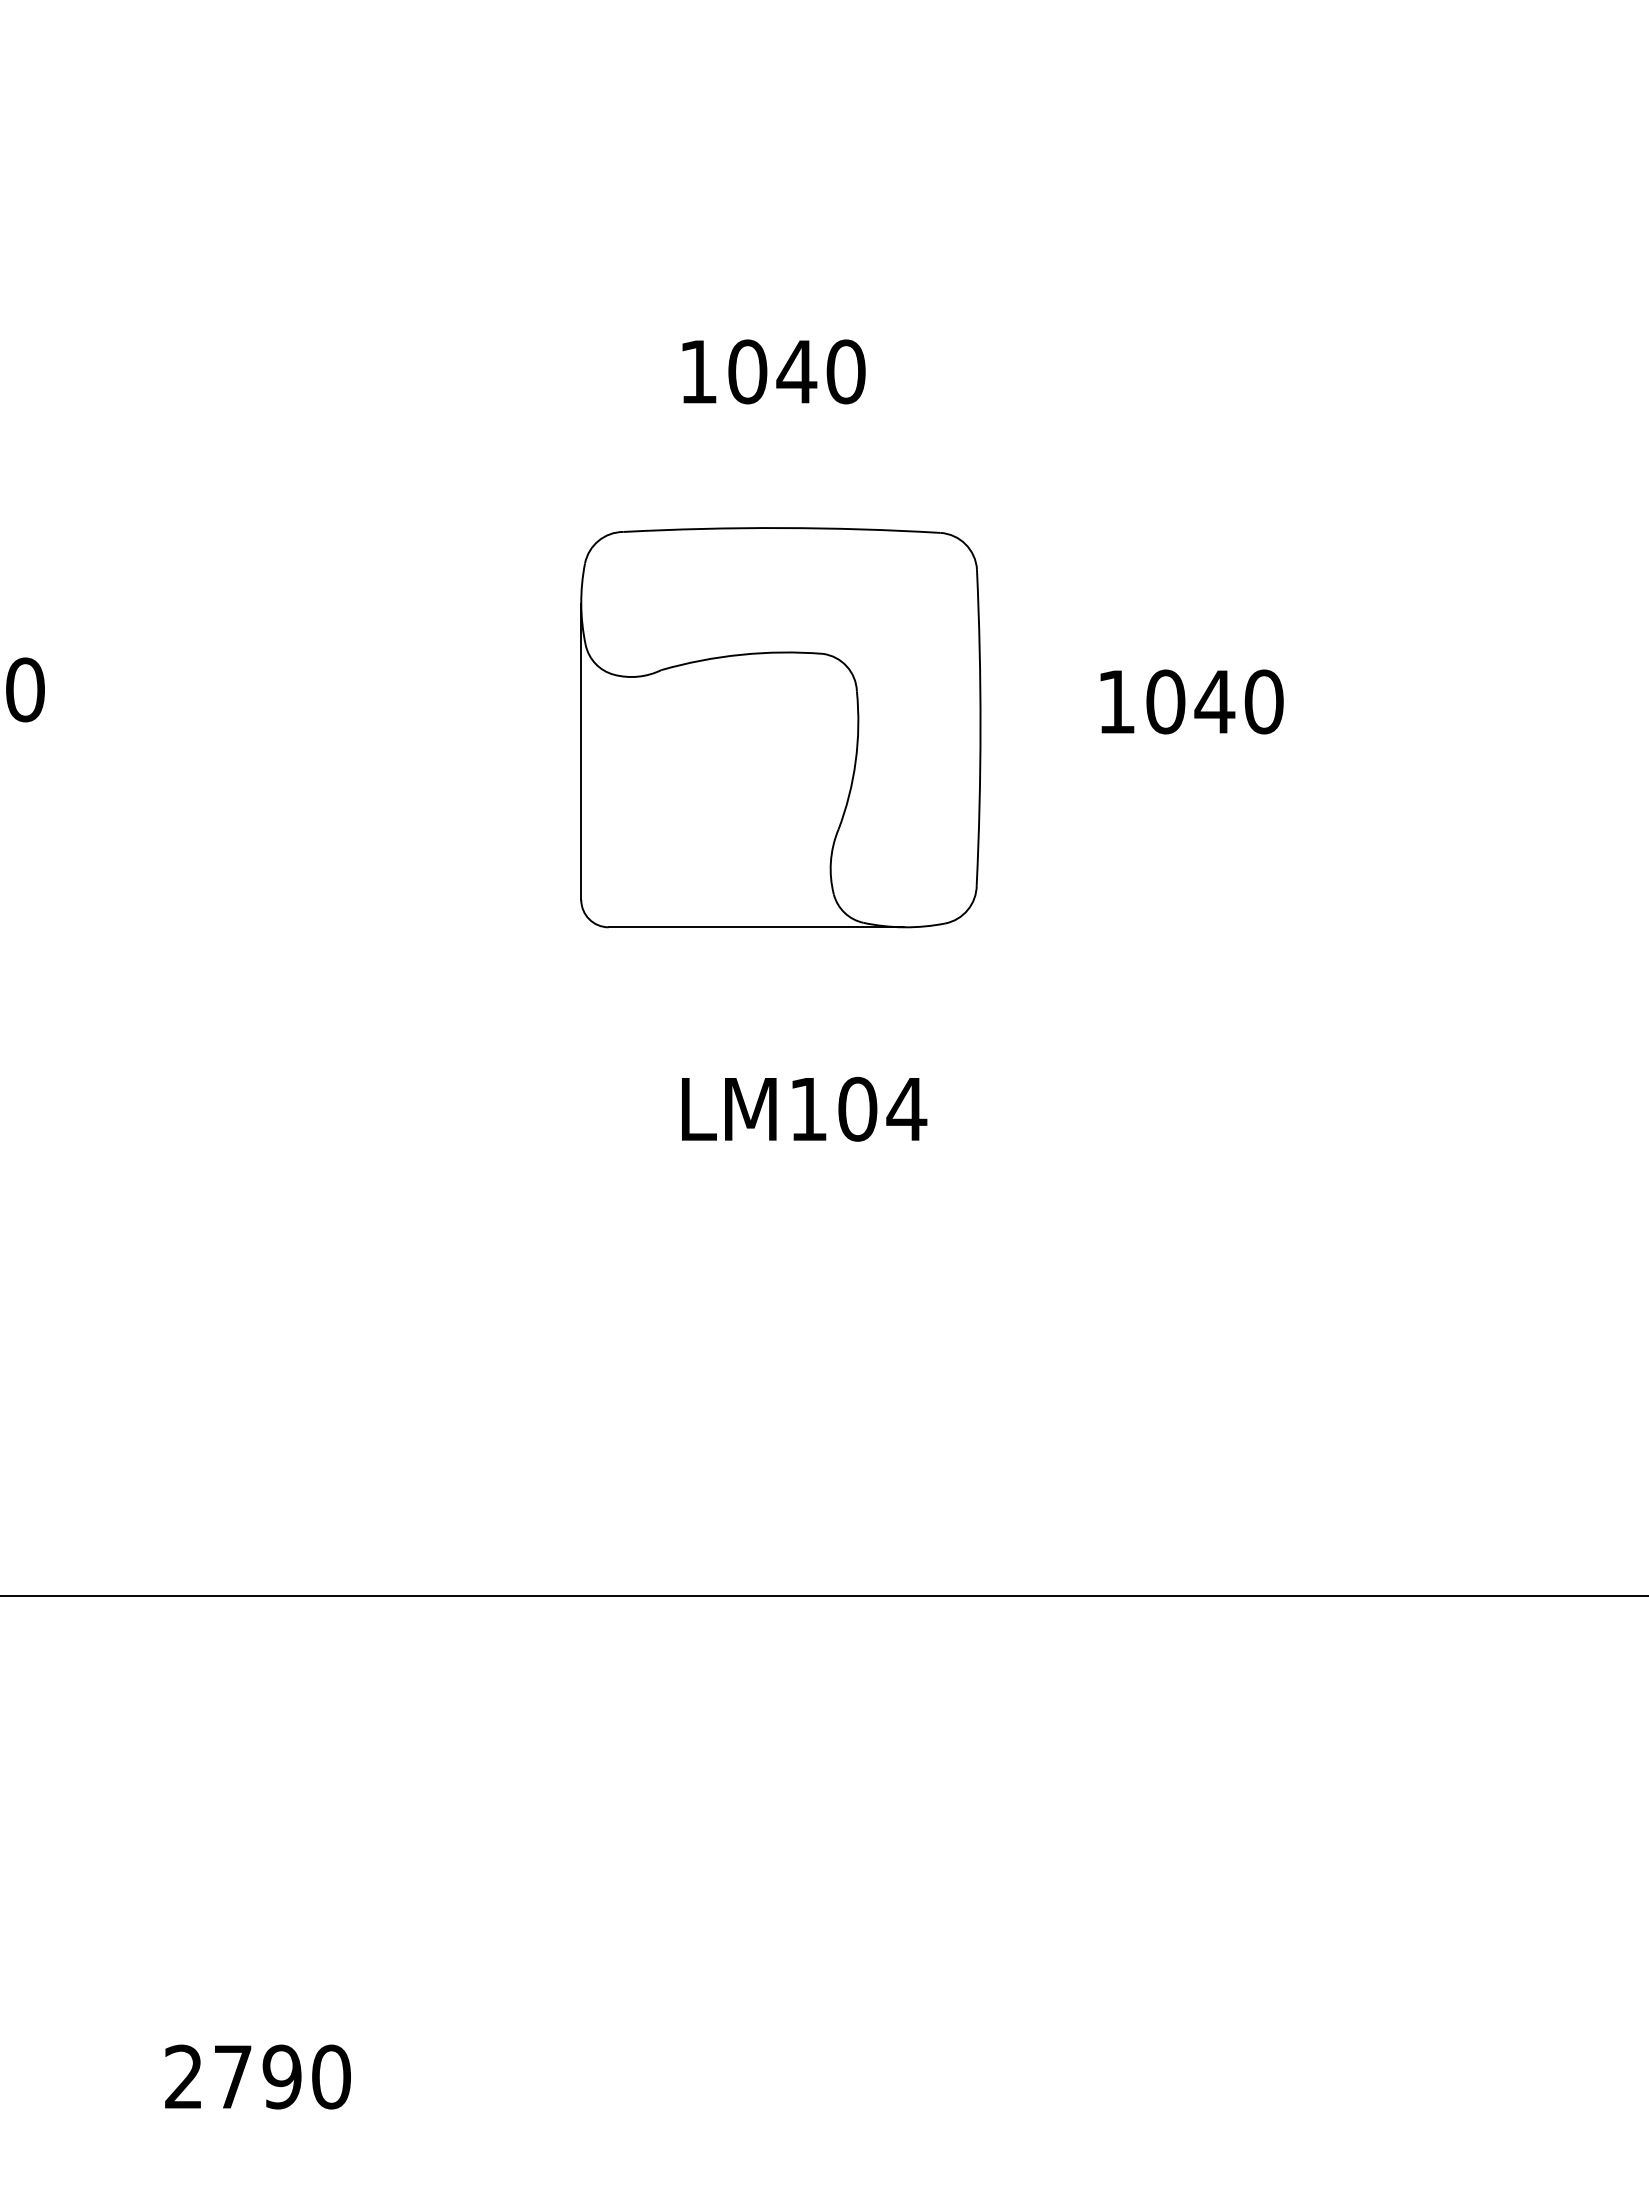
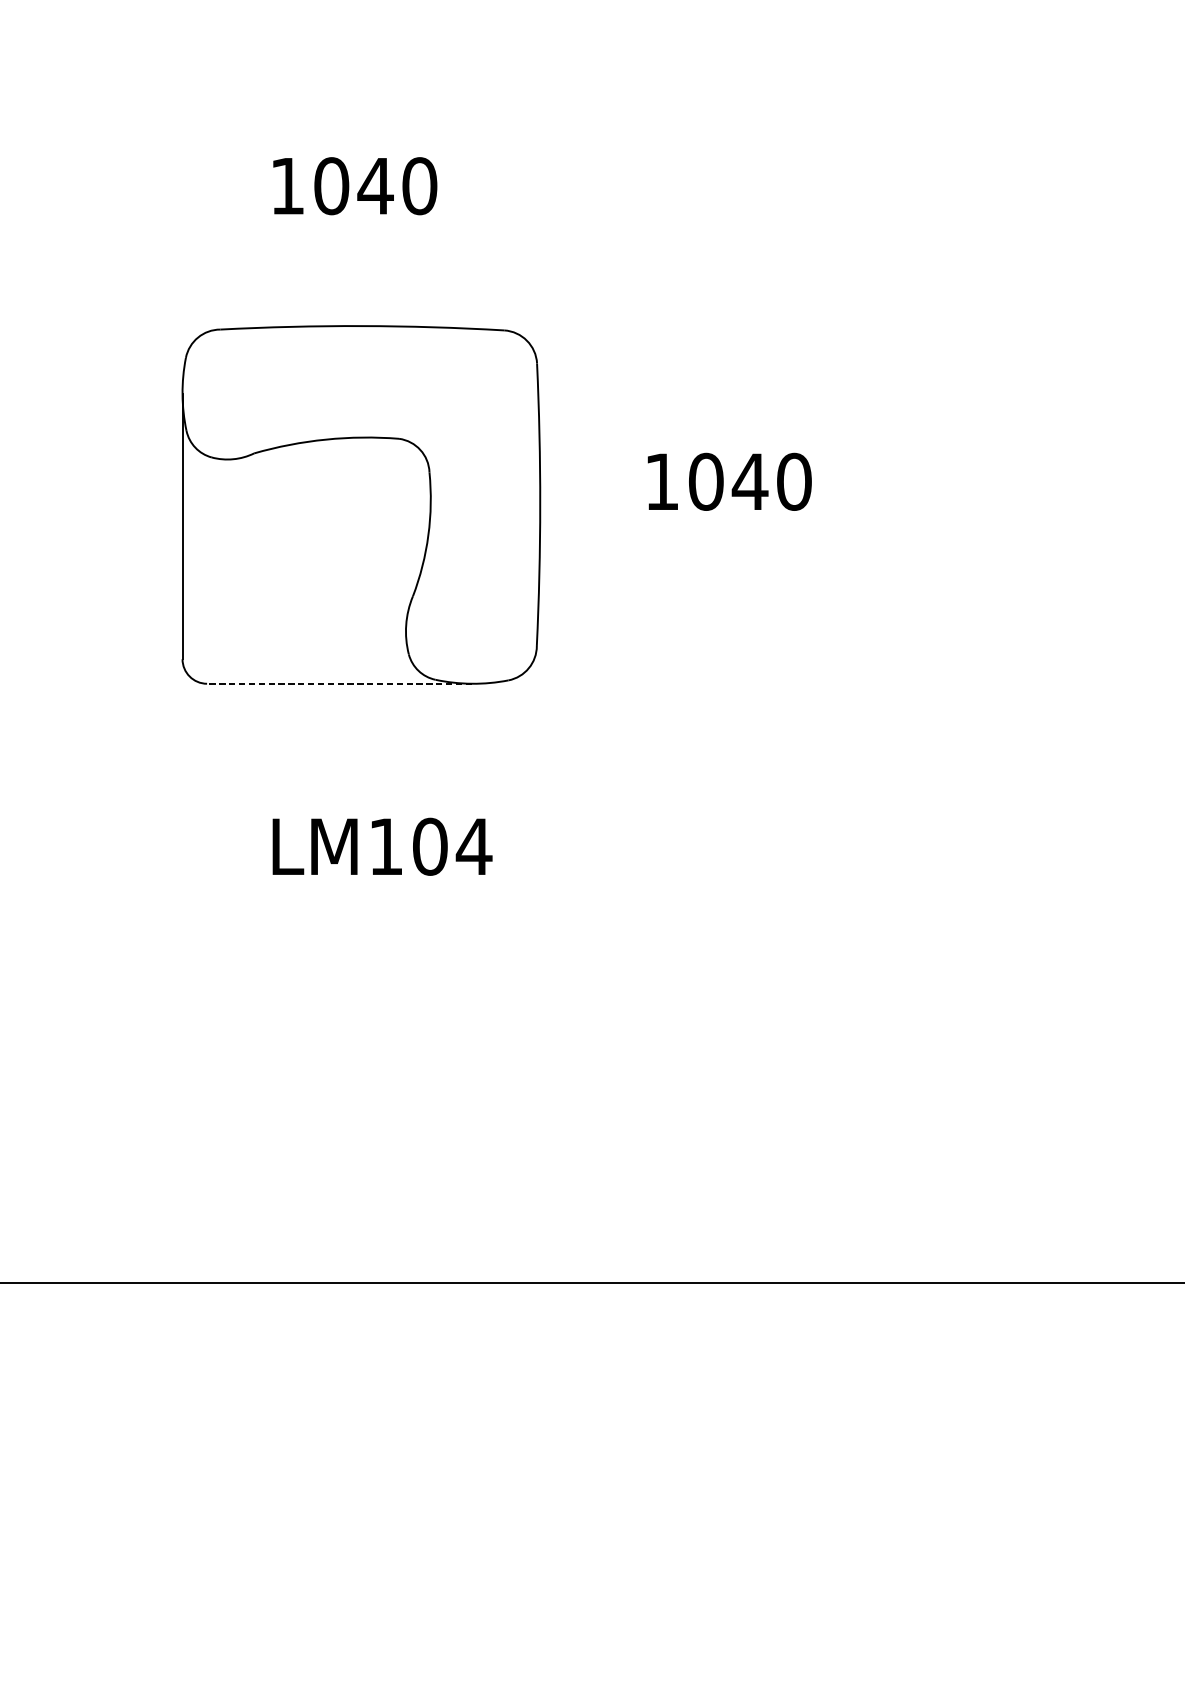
line: (756, 927) -> (339, 683), solid -> dashed

